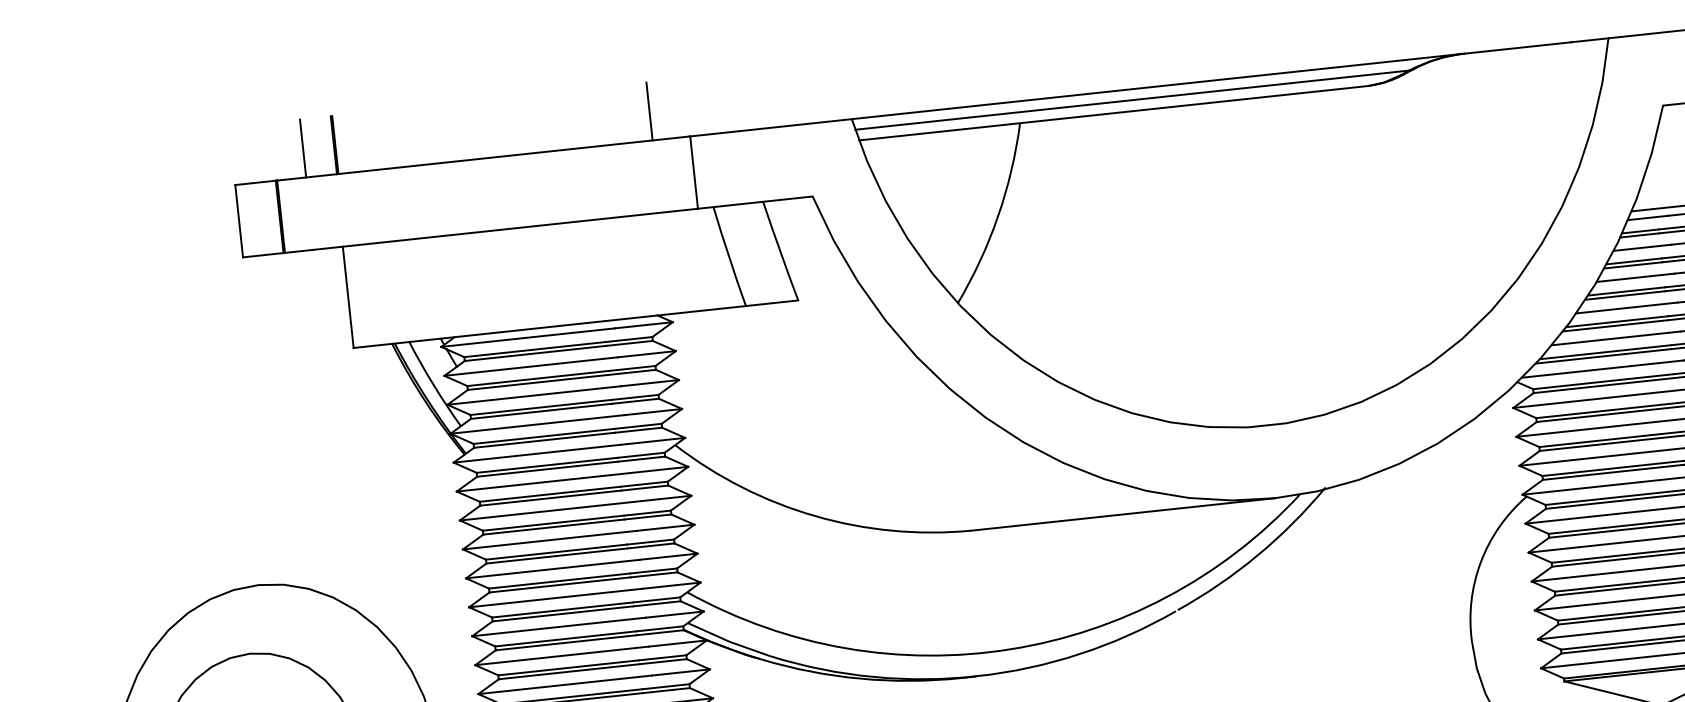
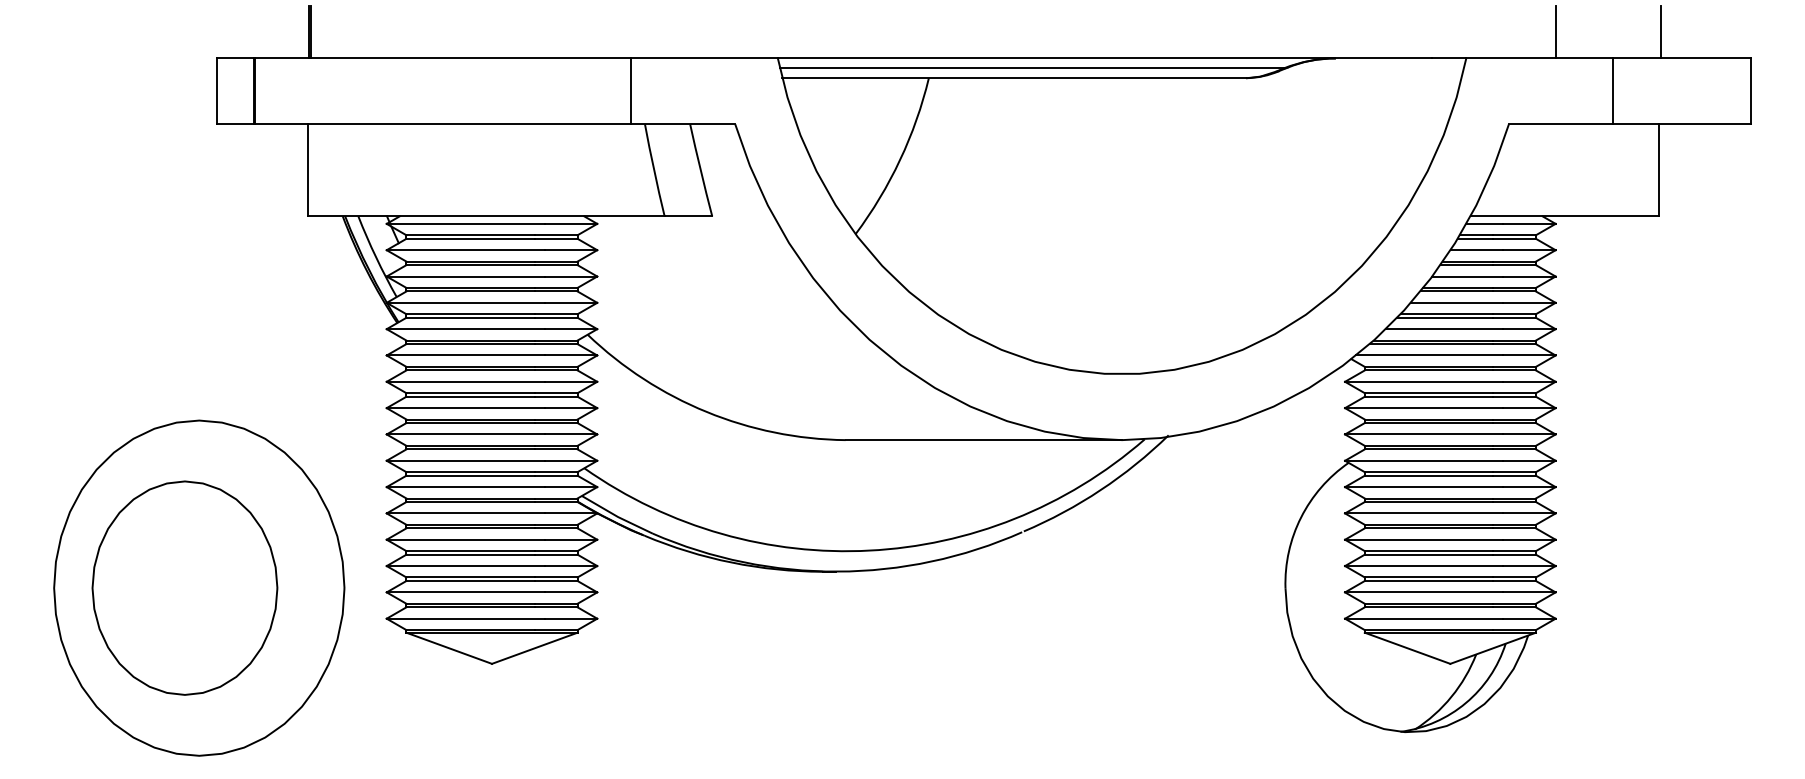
line: (649, 110) -> (596, 31), removed
line: (303, 147) -> (281, 31), removed

